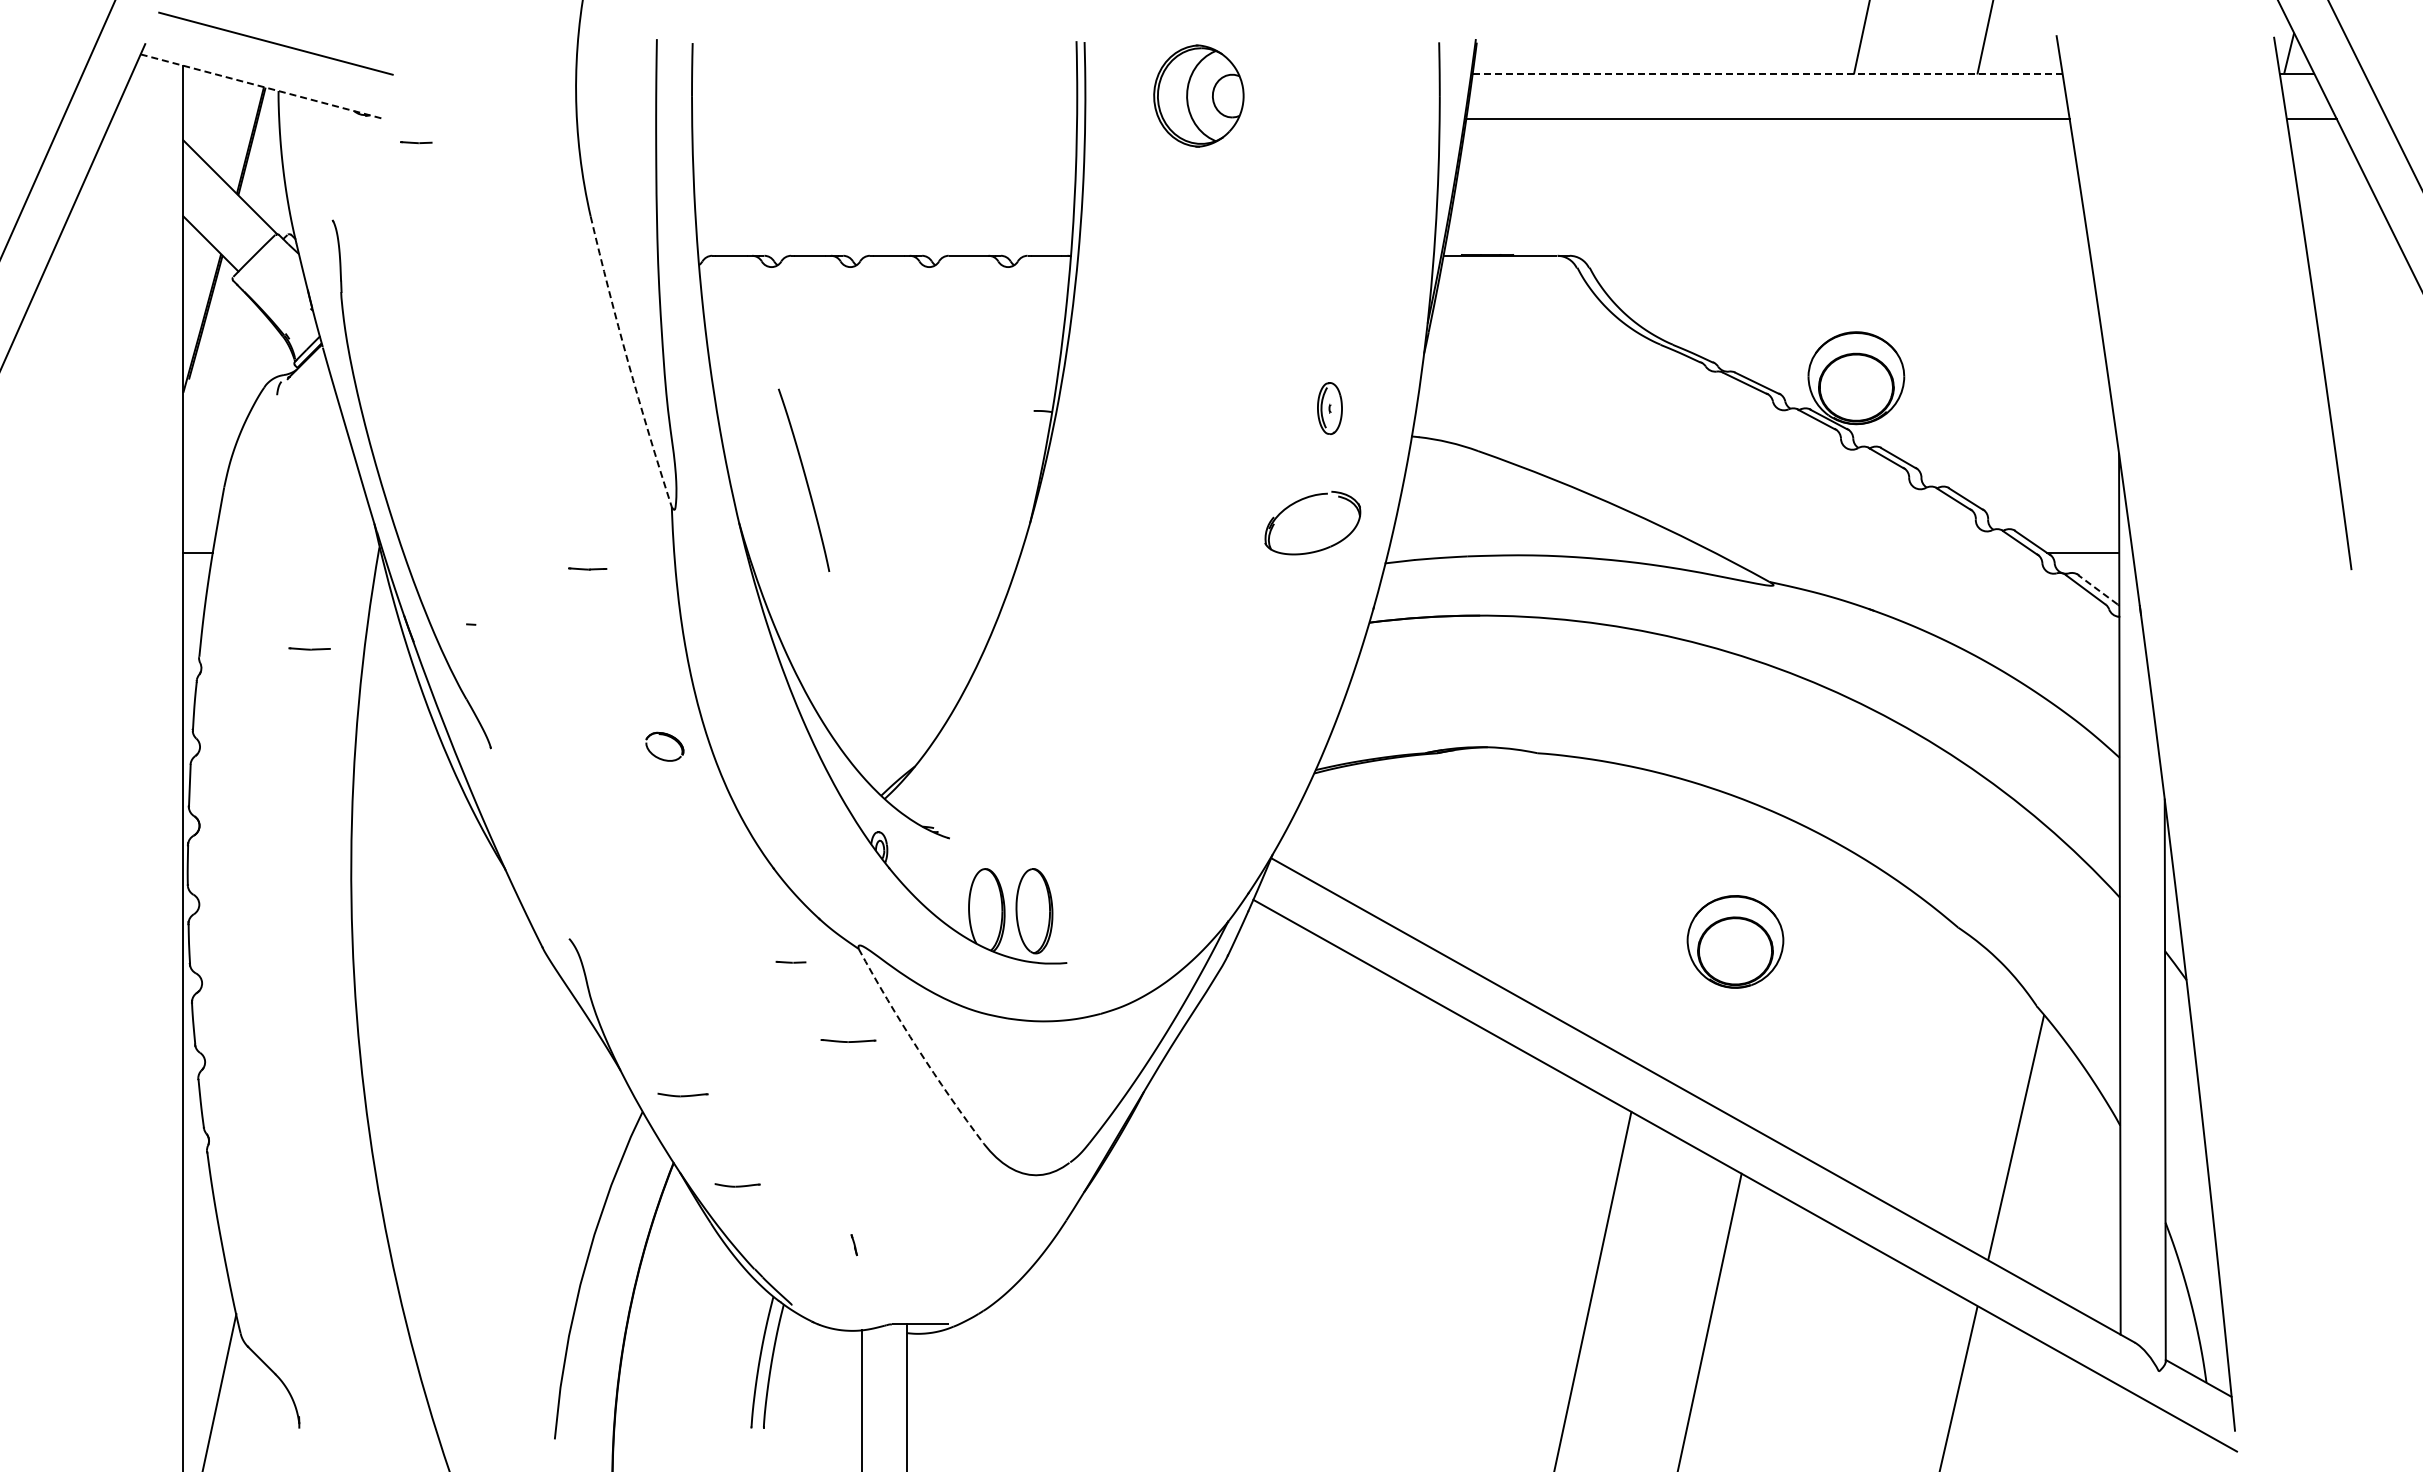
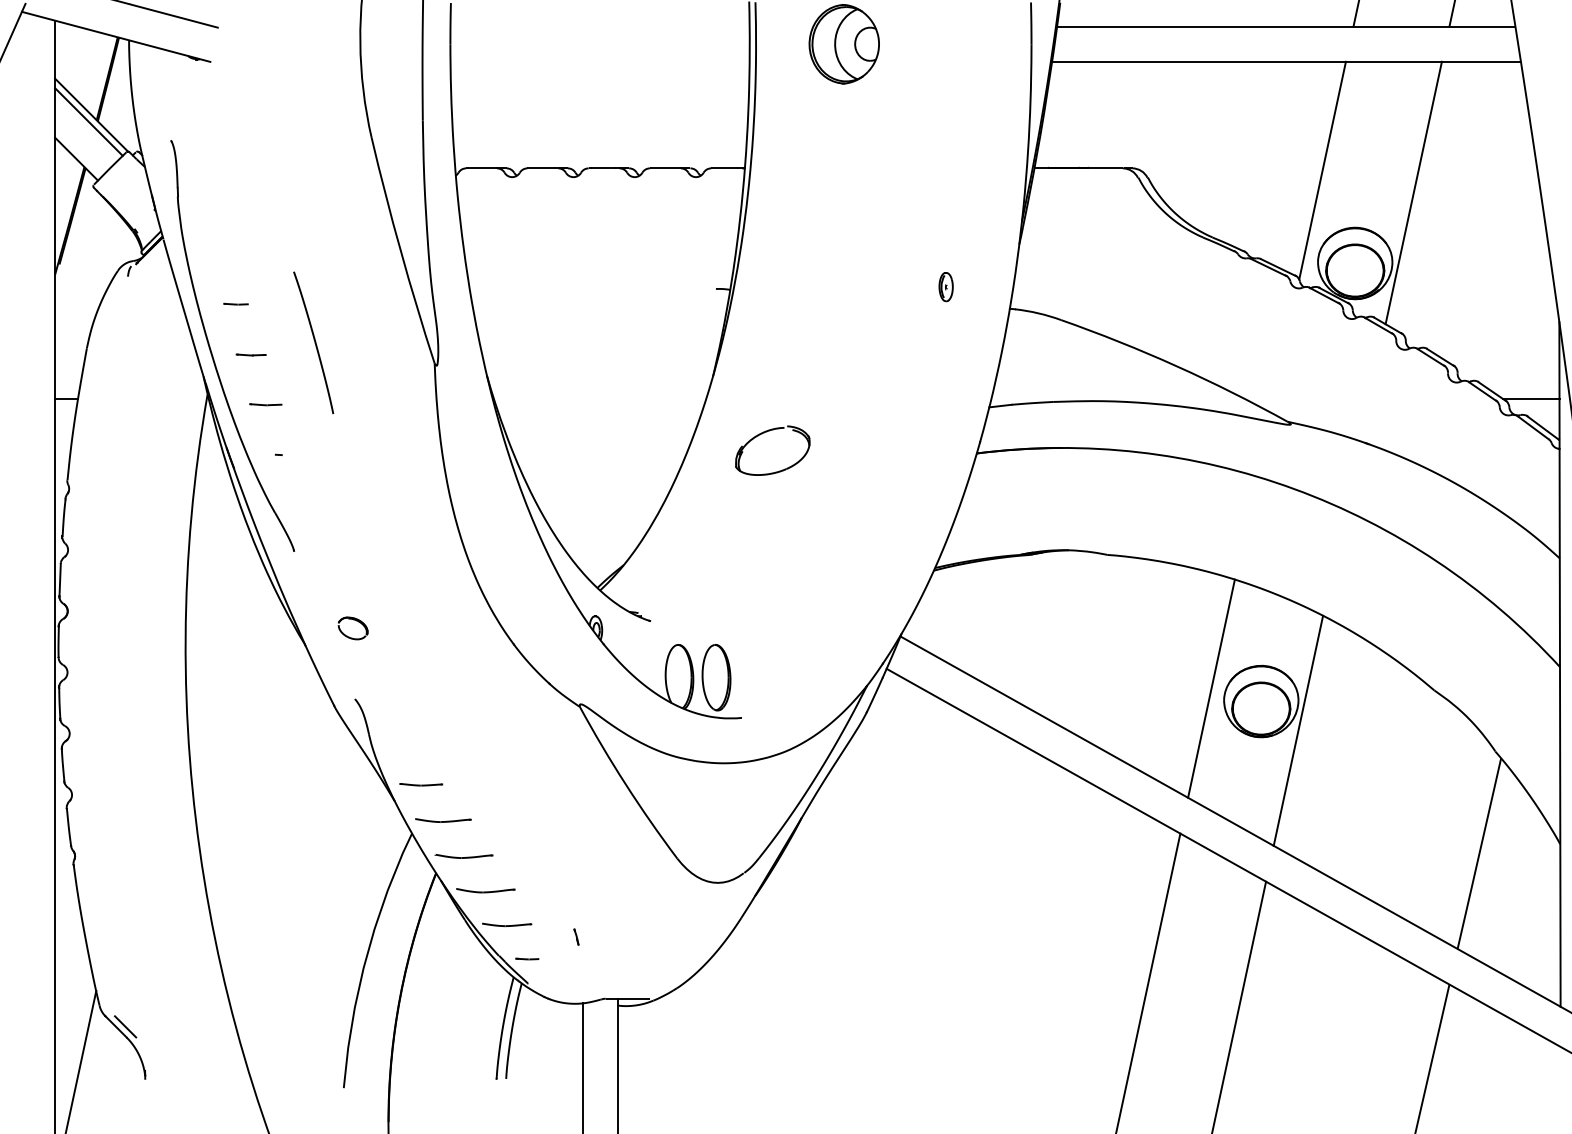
line: (1767, 73) -> (1286, 26), dashed -> solid
line: (262, 86) -> (116, 36), dashed -> solid
line: (416, 142) -> (236, 304), moved
line: (226, 195) -> (88, 121), added
line: (1814, 258) -> (1322, 170), added
line: (1931, 287) -> (1413, 193), added
arc: (628, 362) -> (401, 251), dashed -> solid
part: (1329, 408) -> (945, 287), size x0.71
curve: (805, 479) -> (314, 342), moved
part: (1302, 500) -> (764, 433), moved
line: (587, 568) -> (251, 354), moved
line: (2097, 589) -> (1542, 427), dashed -> solid
line: (309, 648) -> (265, 404), moved
part: (668, 737) -> (355, 621), moved
line: (1671, 925) -> (1211, 688), added
line: (790, 961) -> (526, 958), moved
line: (1783, 979) -> (1298, 730), added
part: (848, 1040) -> (421, 784), moved
arc: (917, 1048) -> (625, 784), dashed -> solid
part: (682, 1094) -> (443, 820), size x1.43
part: (709, 1141) -> (463, 856), added
part: (737, 1185) -> (485, 890), size x1.67
part: (764, 1228) -> (506, 924), added
line: (273, 1360) -> (125, 1026), added

